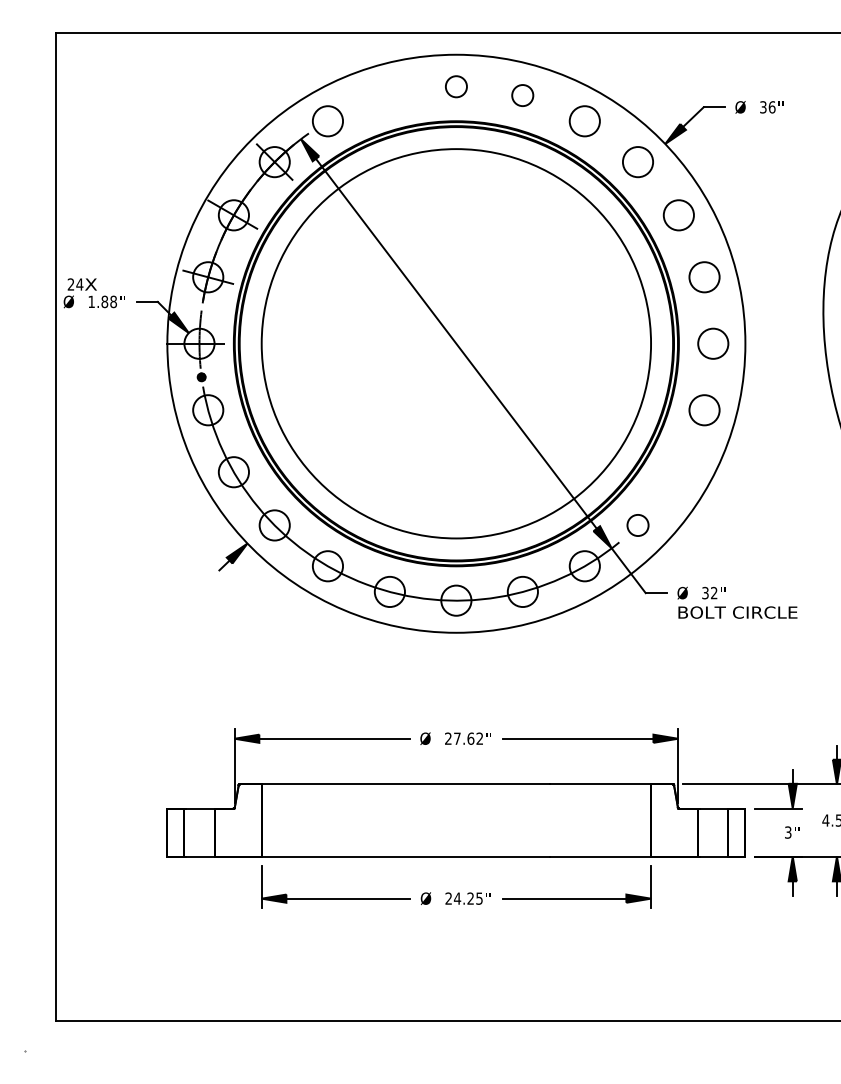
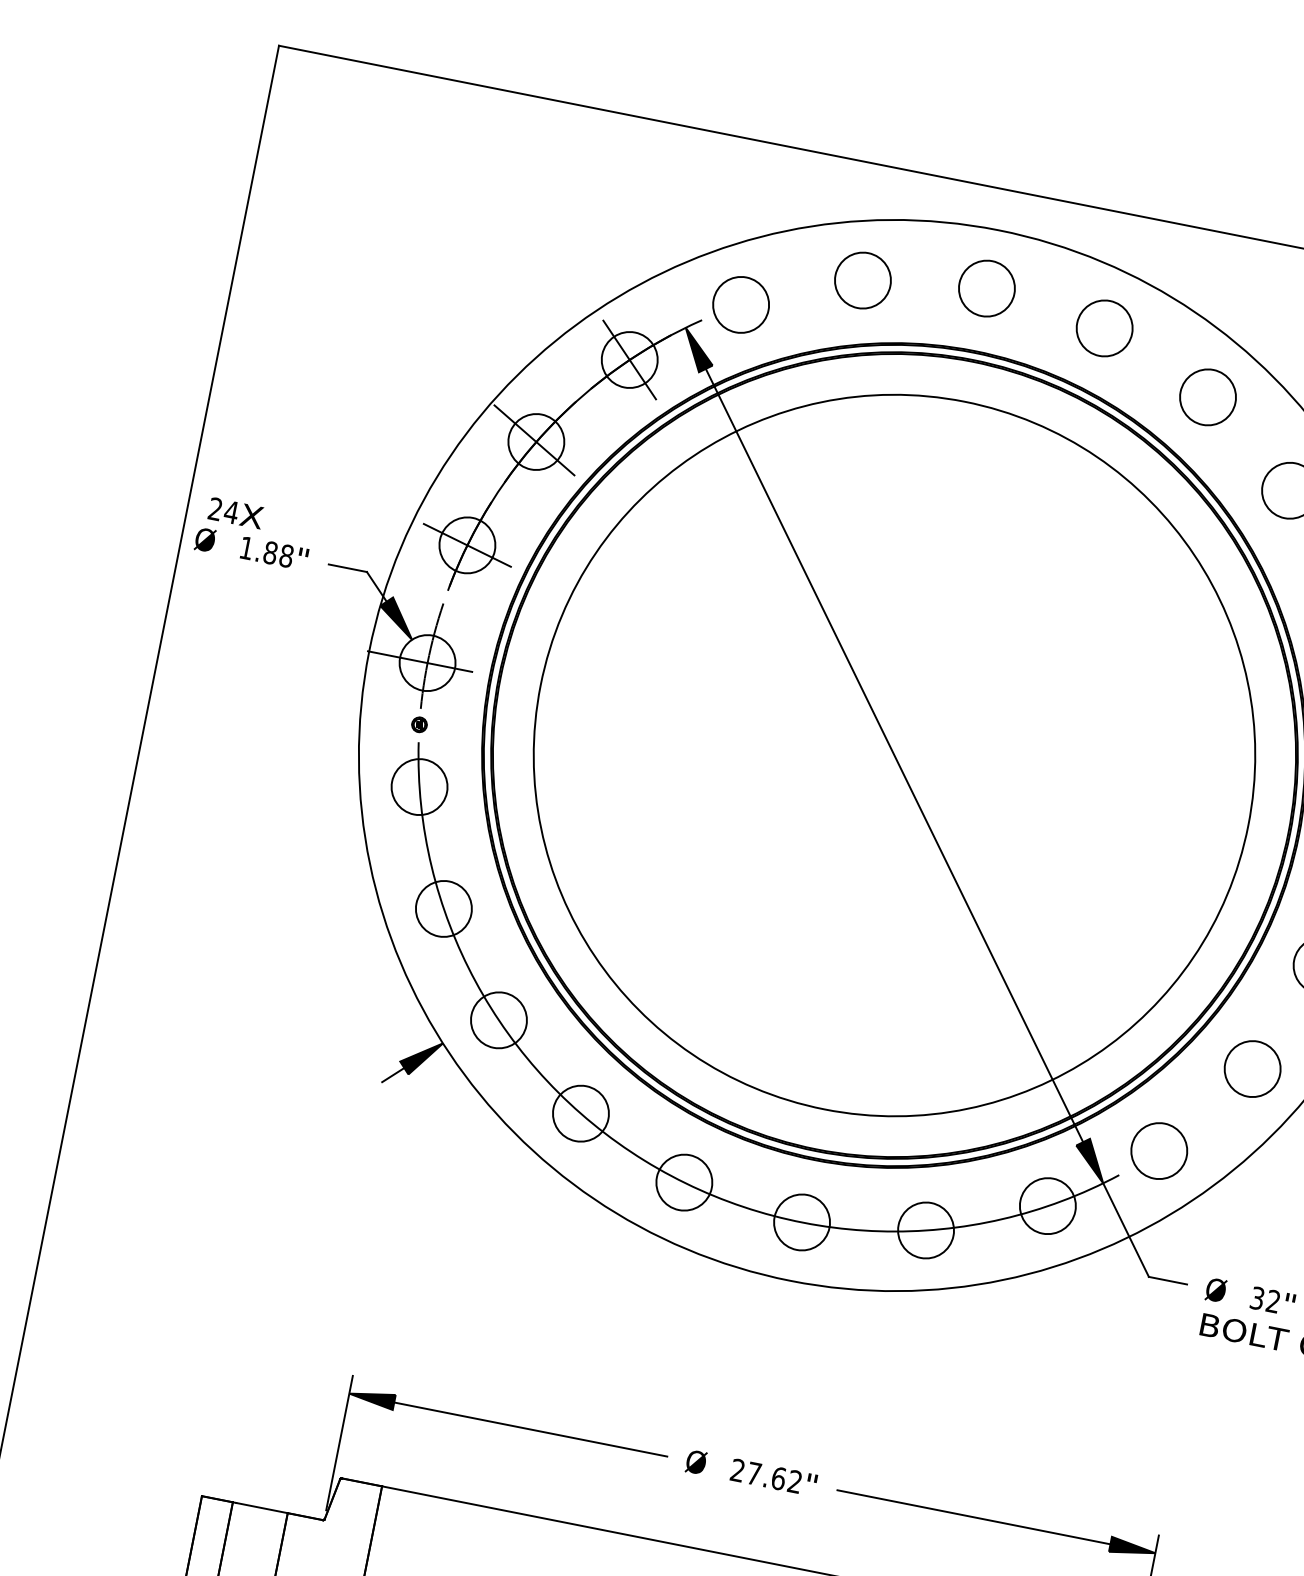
circle: (456, 86) -> (987, 287), size x1.43
circle: (389, 95) -> (862, 280), added
circle: (522, 95) -> (1104, 328), size x1.43
circle: (678, 472) -> (1251, 1069), added
circle: (637, 525) -> (1158, 1150), size x1.43

